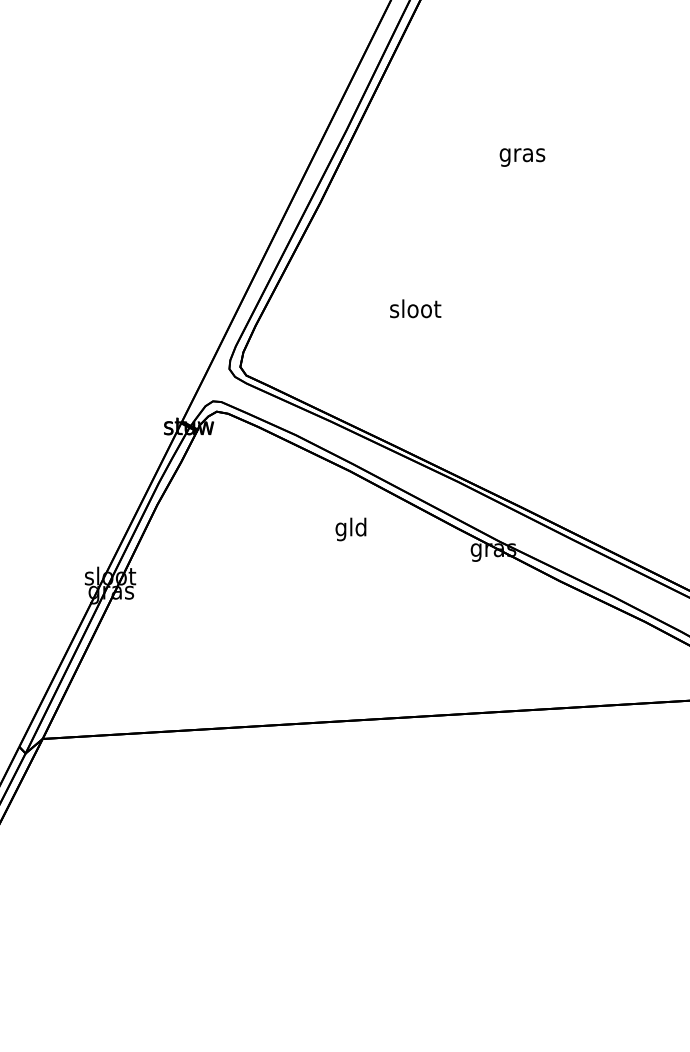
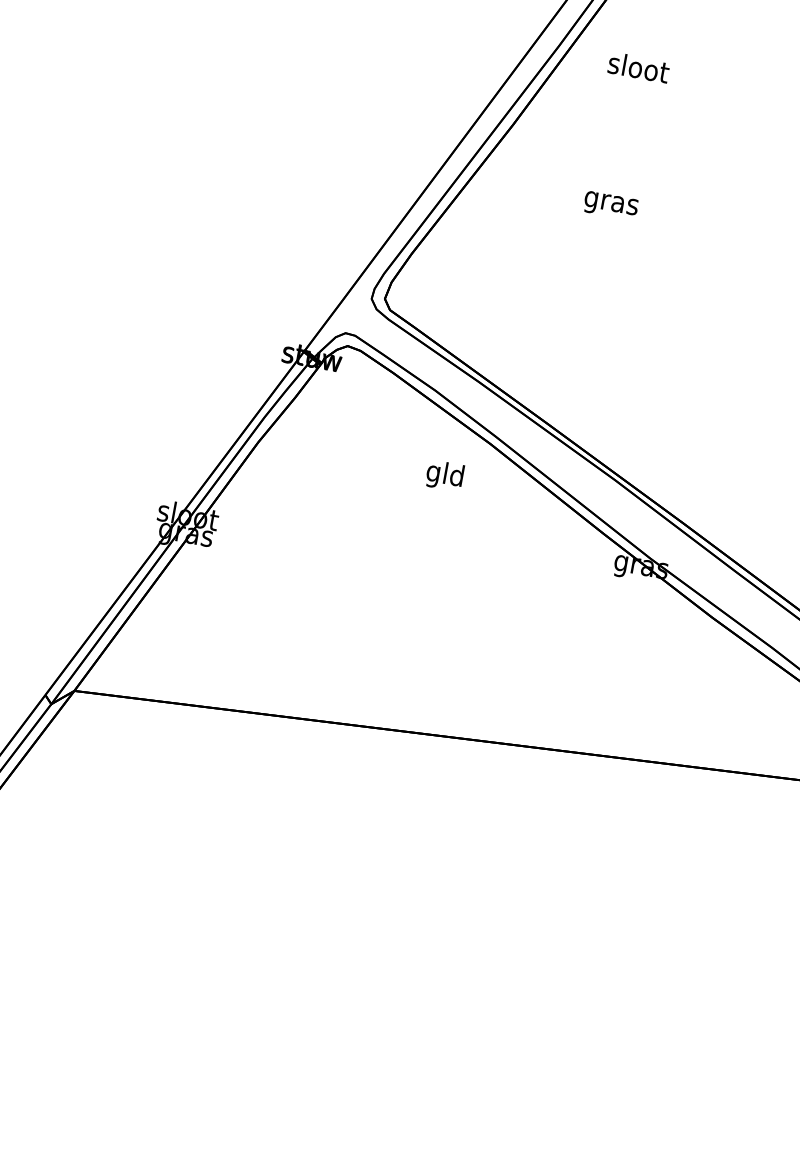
text: (522, 157) -> (610, 205), moved
text: (415, 308) -> (638, 67), moved
text: (350, 529) -> (444, 475), moved

